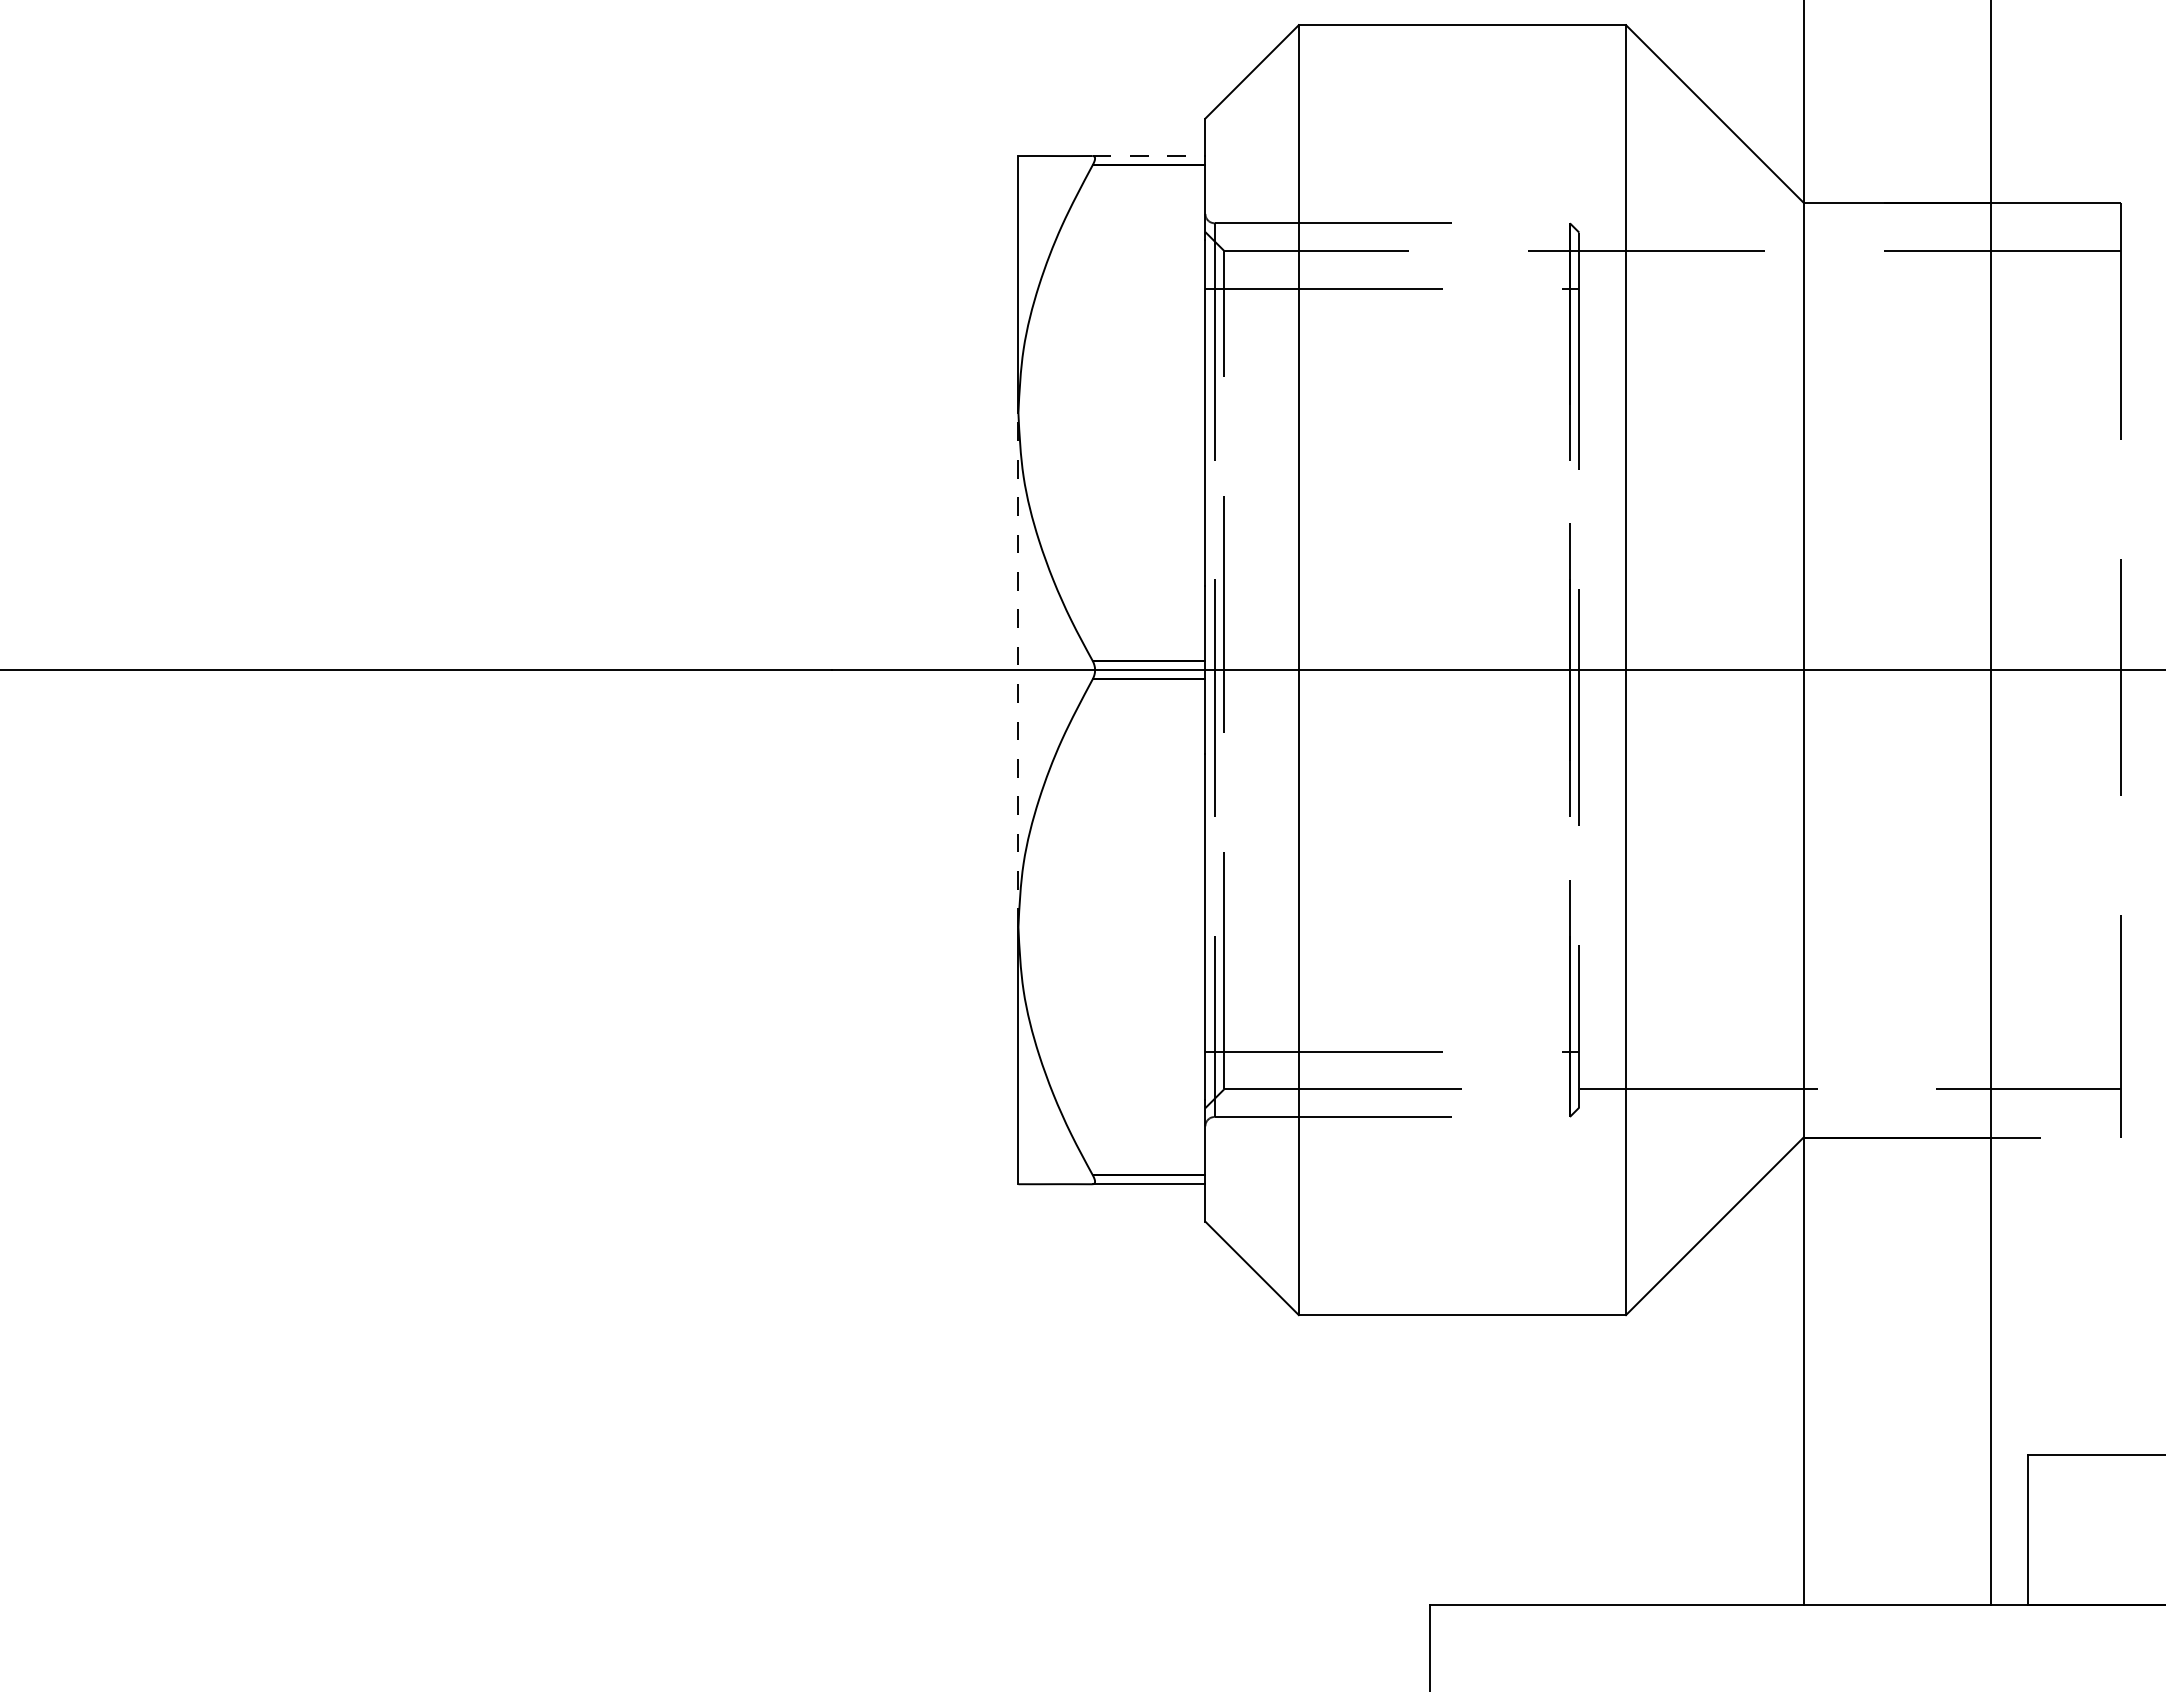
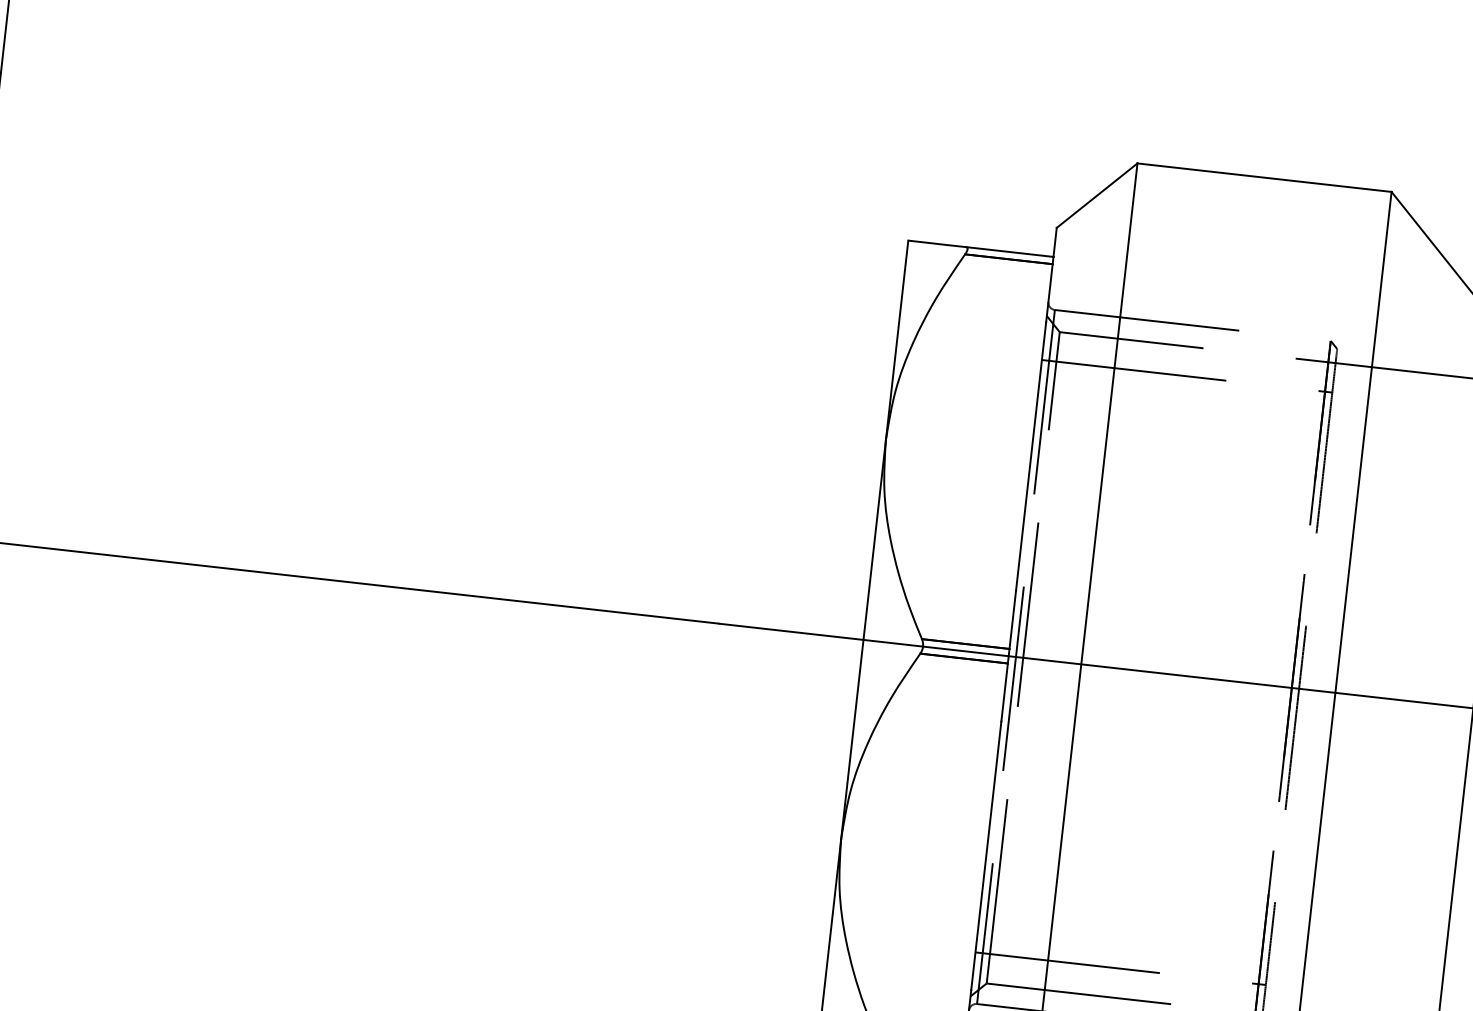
line: (1149, 156) -> (1010, 252), dashed -> solid
line: (1018, 669) -> (863, 639), dashed -> solid

